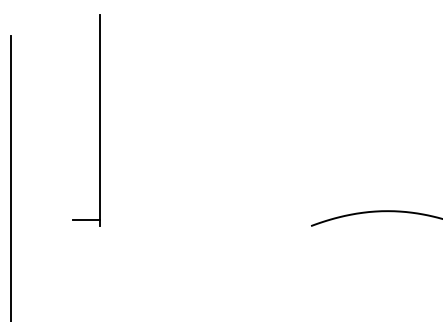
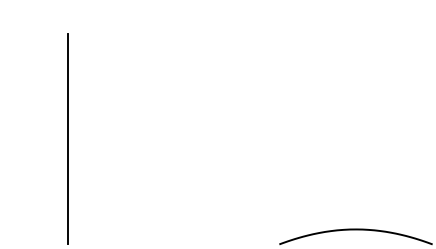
line: (86, 219) -> (54, 237), removed

